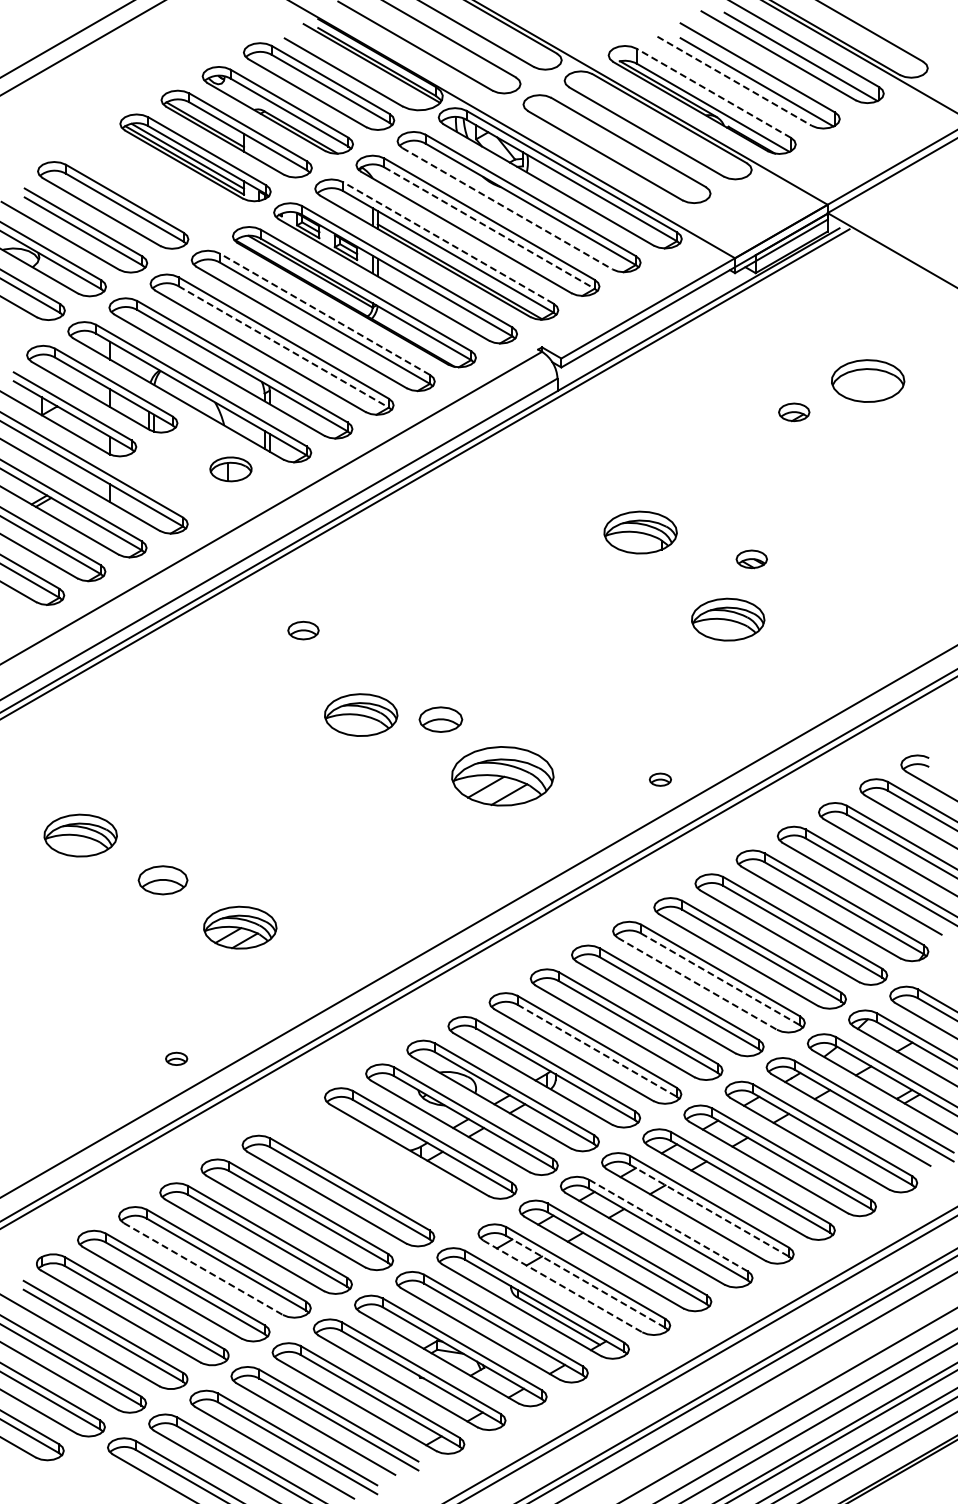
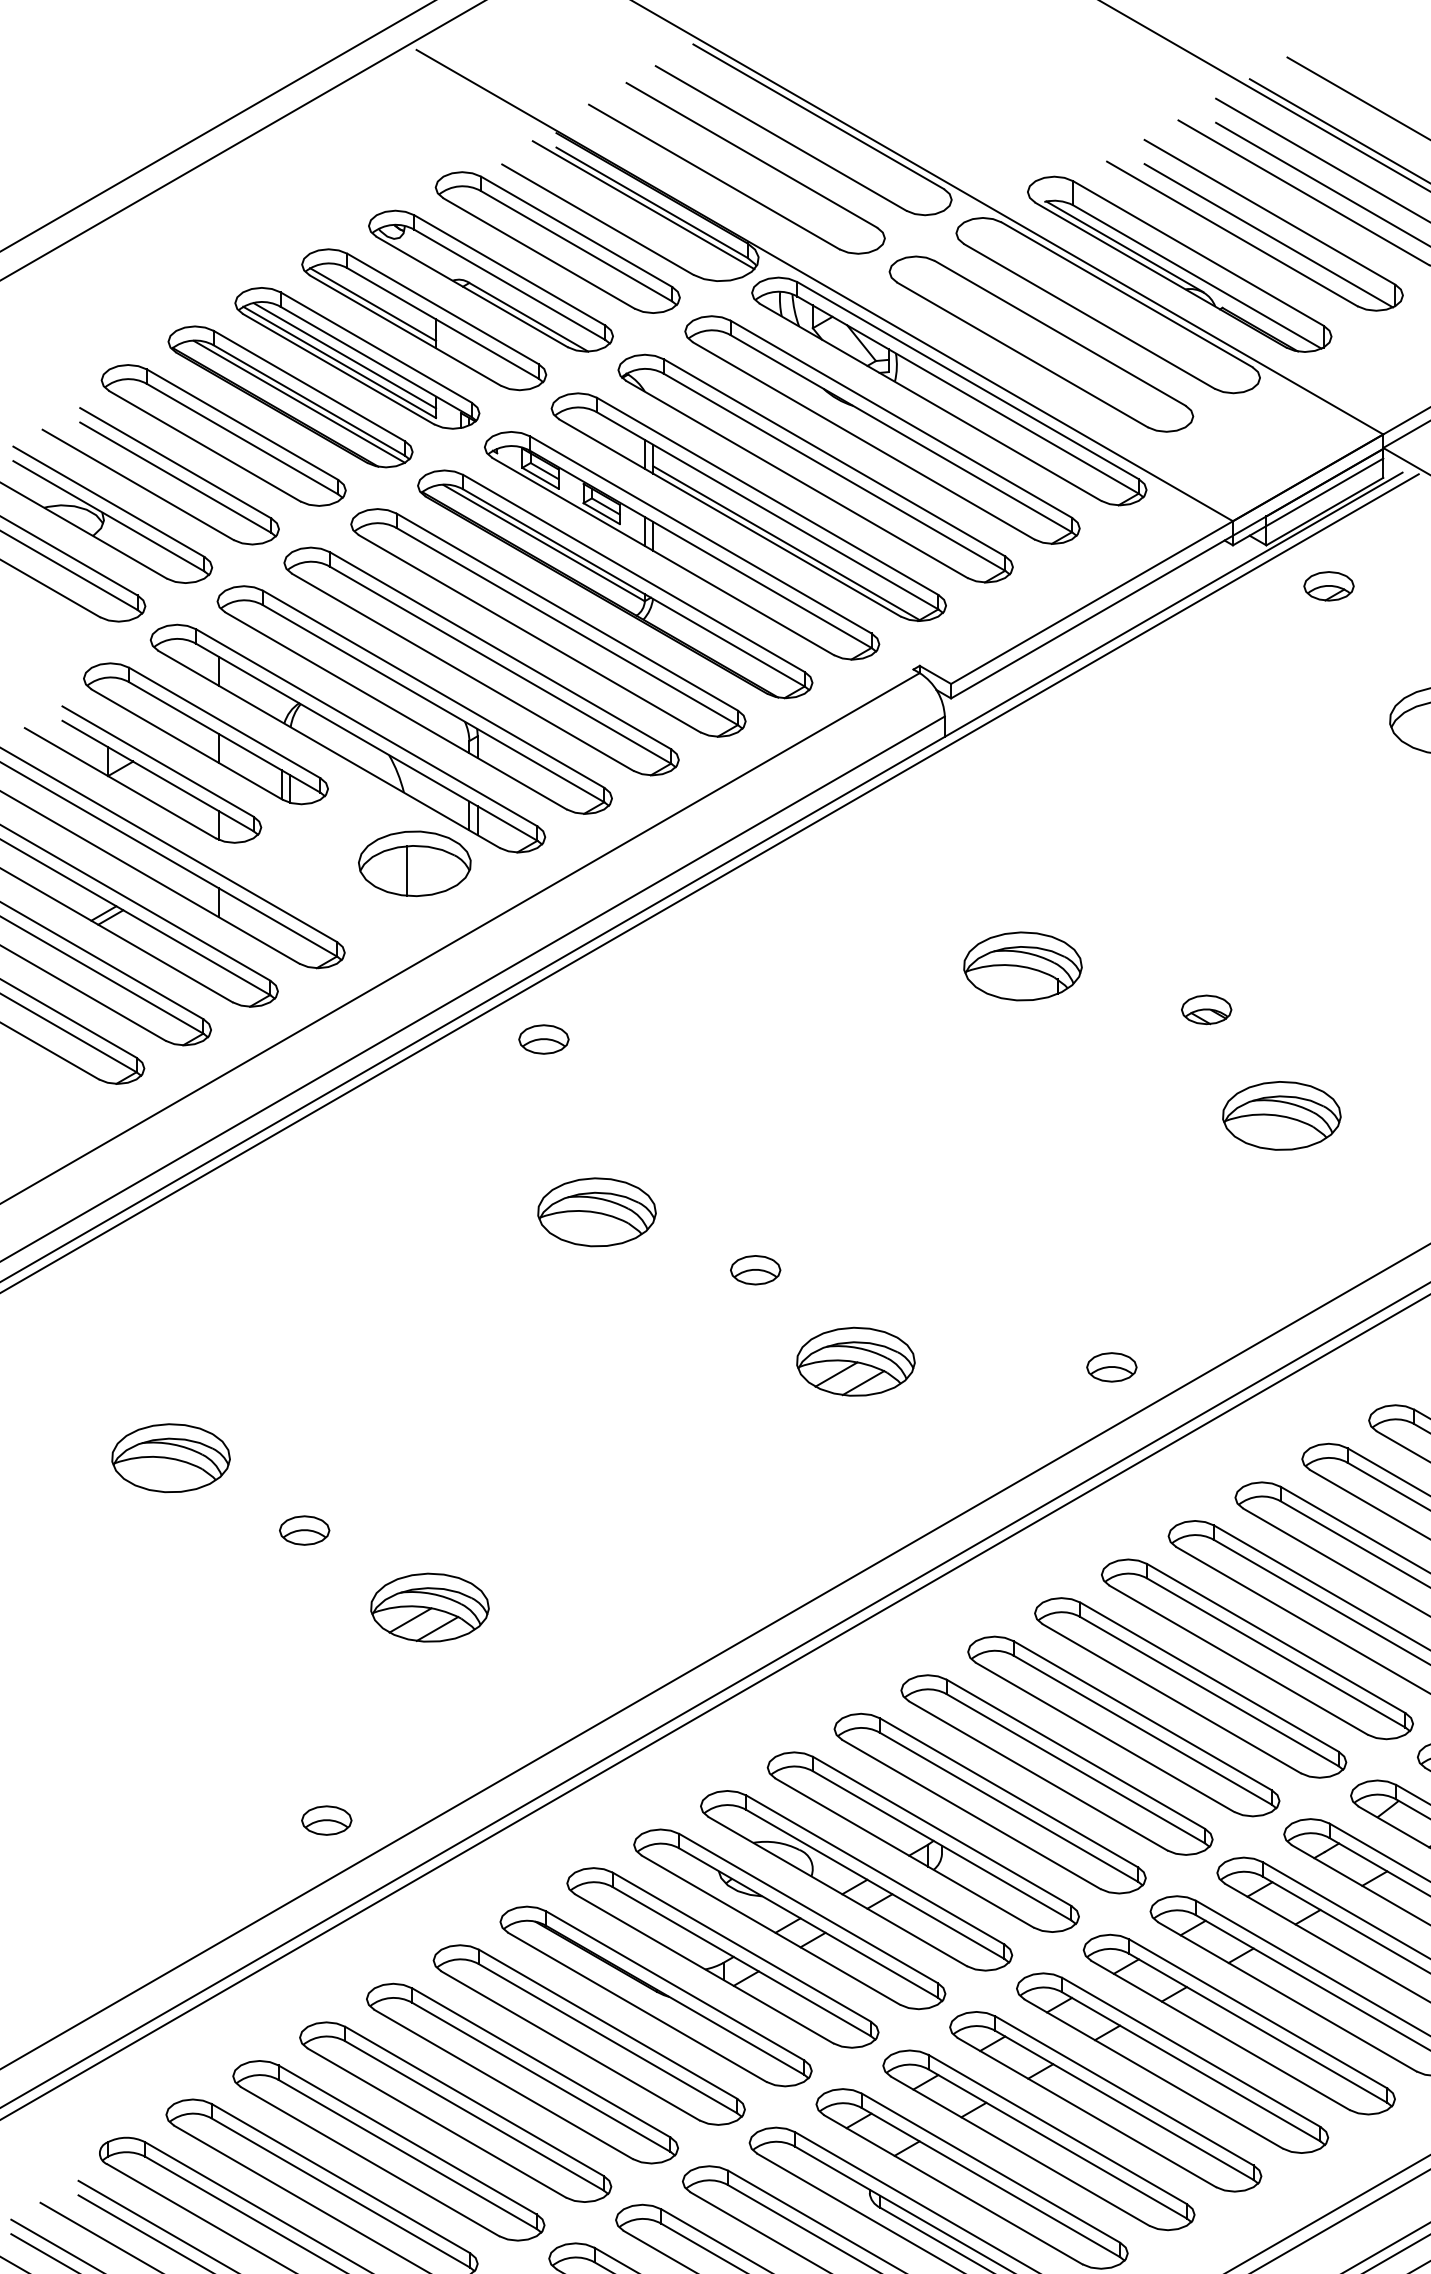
line: (735, 81) -> (1233, 234), dashed -> solid
line: (713, 93) -> (1197, 253), dashed -> solid
part: (154, 181) -> (290, 396), added
line: (507, 209) -> (863, 442), dashed -> solid
line: (489, 228) -> (834, 472), dashed -> solid
line: (447, 242) -> (766, 495), dashed -> solid
line: (324, 313) -> (566, 610), dashed -> solid
line: (284, 347) -> (501, 666), dashed -> solid
part: (794, 412) -> (1329, 586), moved
part: (230, 469) -> (414, 864), size x1.67
part: (640, 532) -> (1022, 966), moved
part: (751, 559) -> (1206, 1010), moved
part: (728, 619) -> (1282, 1115), moved
part: (303, 630) -> (543, 1039), moved
part: (361, 714) -> (597, 1211), moved
part: (440, 719) -> (754, 1269), size x0.71
part: (502, 775) -> (855, 1360), size x0.71
part: (660, 779) -> (1111, 1367), size x1.43
part: (162, 879) -> (303, 1529), size x0.62
line: (720, 979) -> (1209, 1691), dashed -> solid
line: (697, 983) -> (1172, 1698), dashed -> solid
line: (597, 1050) -> (1009, 1806), dashed -> solid
part: (176, 1058) -> (326, 1819), size x1.43
part: (379, 1167) -> (655, 1996), added
line: (709, 1210) -> (1191, 2066), dashed -> solid
line: (668, 1225) -> (1124, 2090), dashed -> solid
line: (203, 1269) -> (370, 2162), dashed -> solid
line: (585, 1281) -> (990, 2181), dashed -> solid
line: (562, 1286) -> (952, 2189), dashed -> solid

